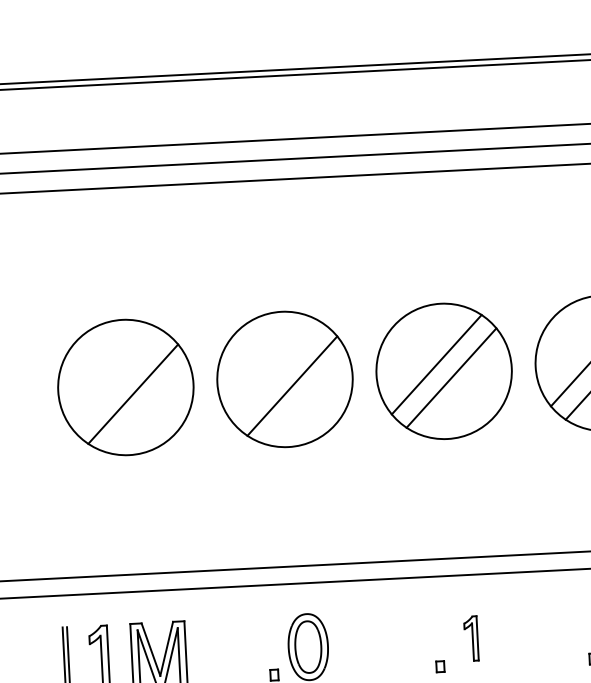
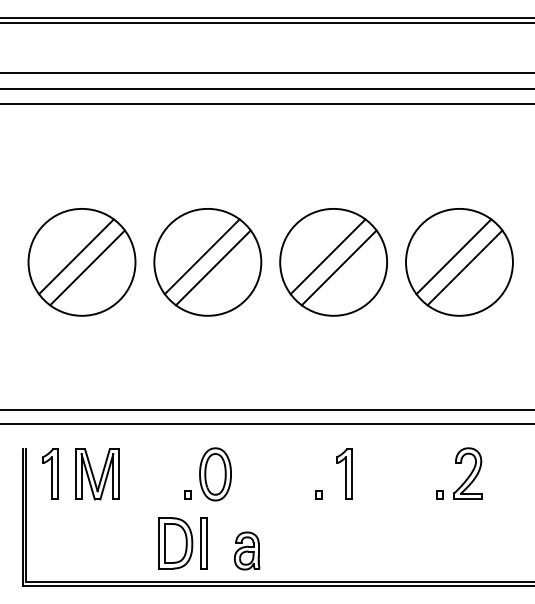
line: (276, 372) -> (201, 256), added
line: (118, 380) -> (76, 256), added
part: (471, 637) -> (344, 473), size x1.43

